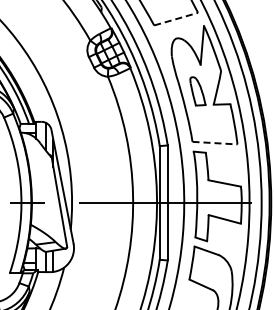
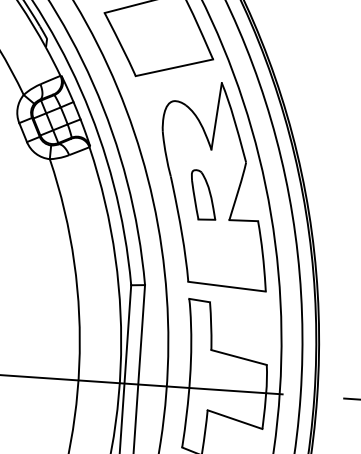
line: (176, 19) -> (175, 68), dashed -> solid
line: (215, 143) -> (227, 287), dashed -> solid

